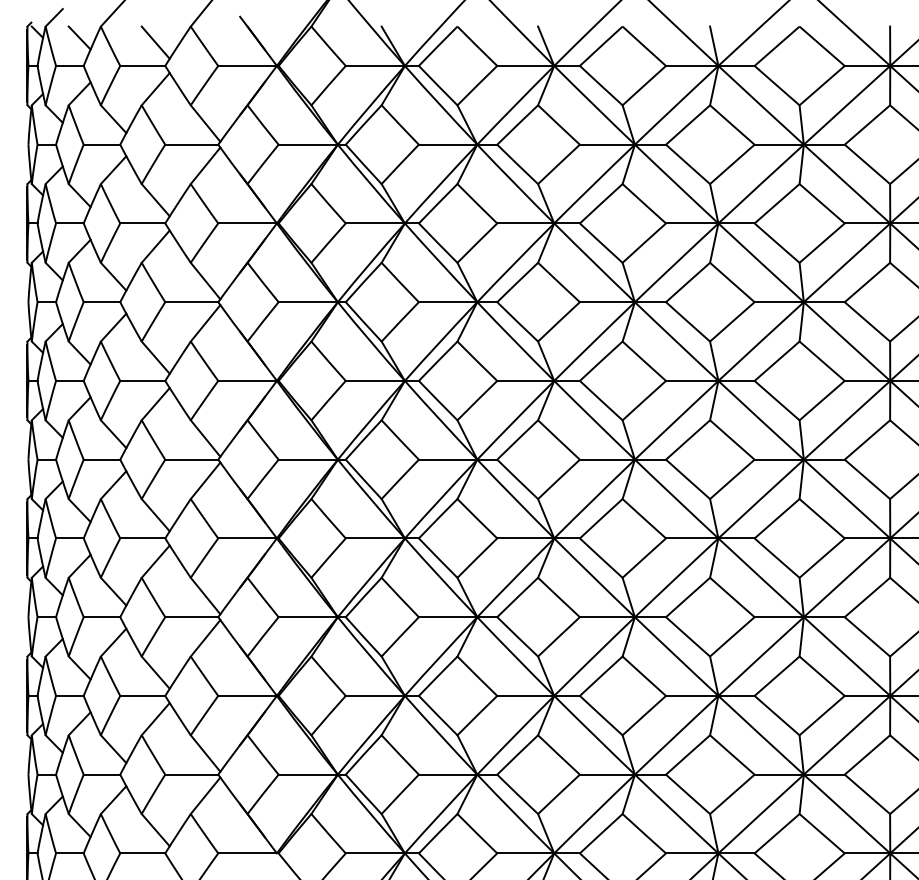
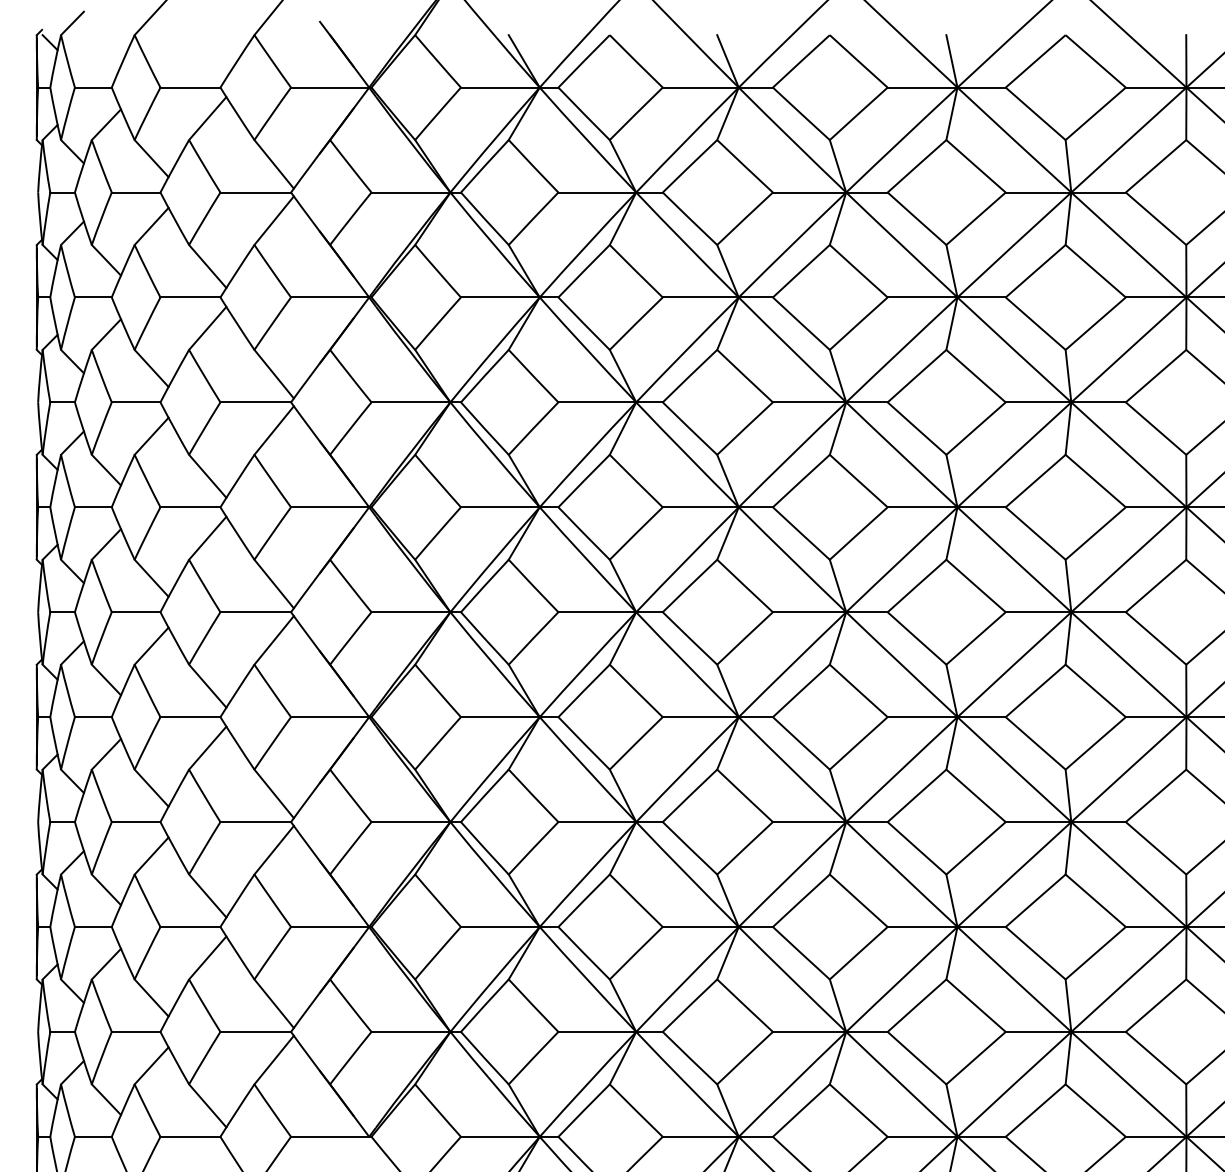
line: (78, 38) -> (105, 50), removed
line: (155, 42) -> (207, 56), removed

